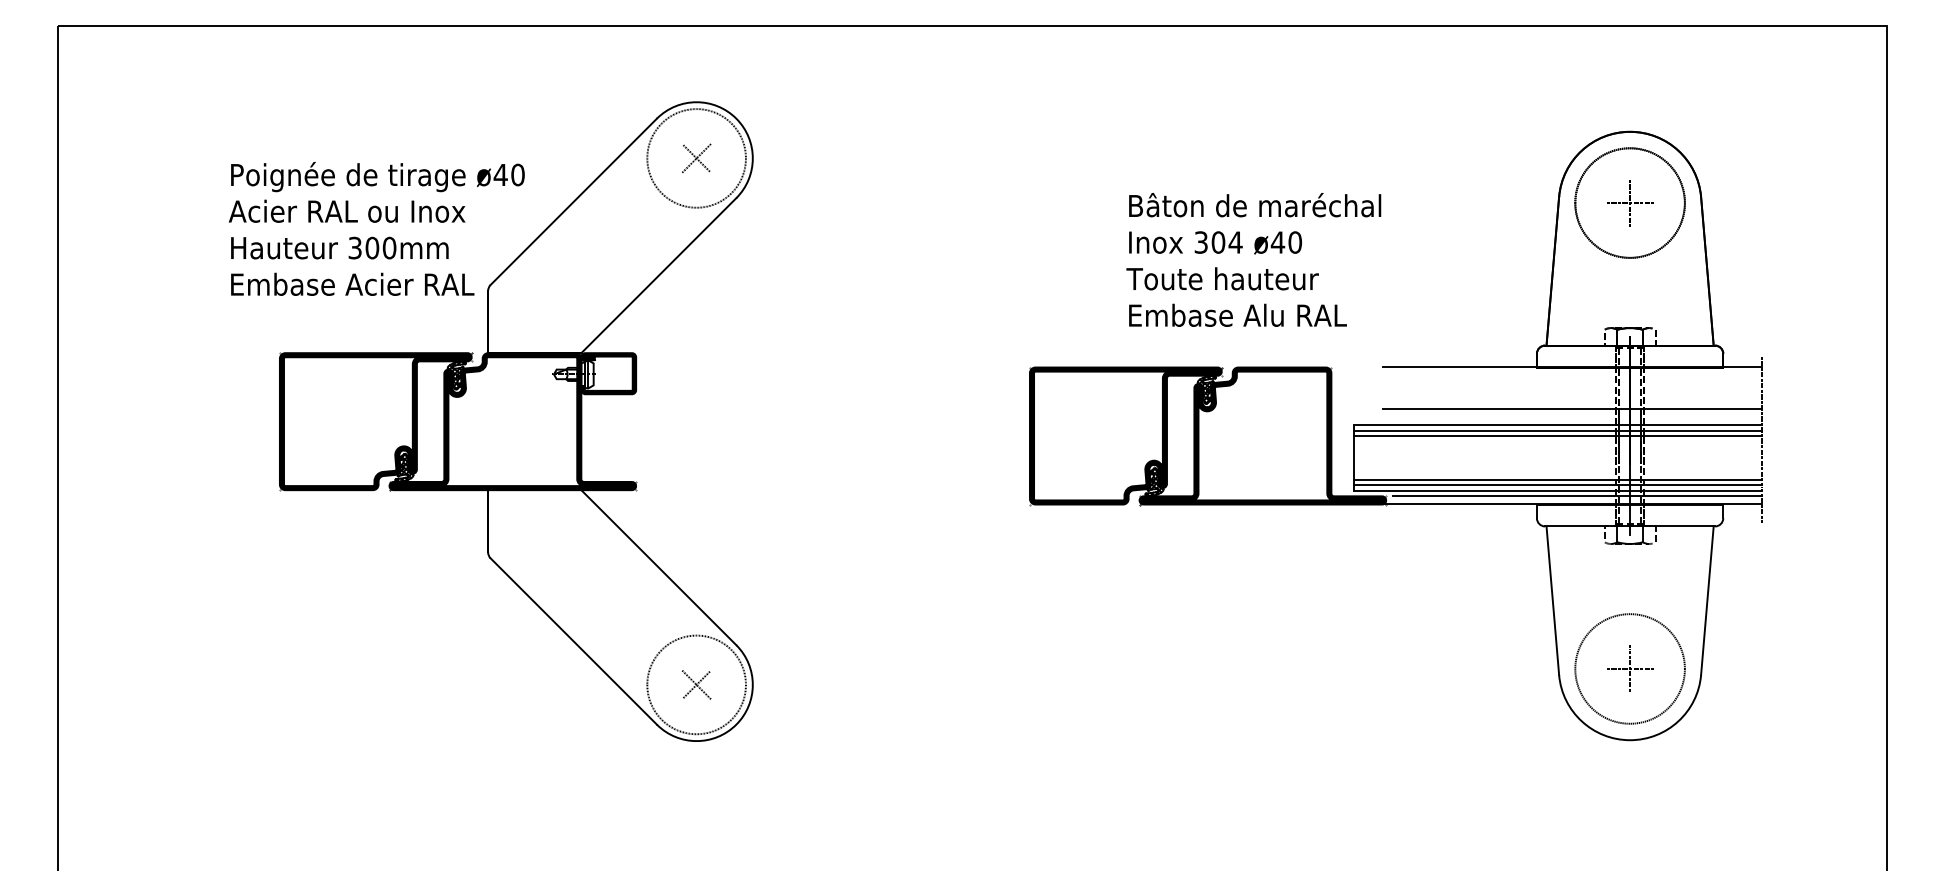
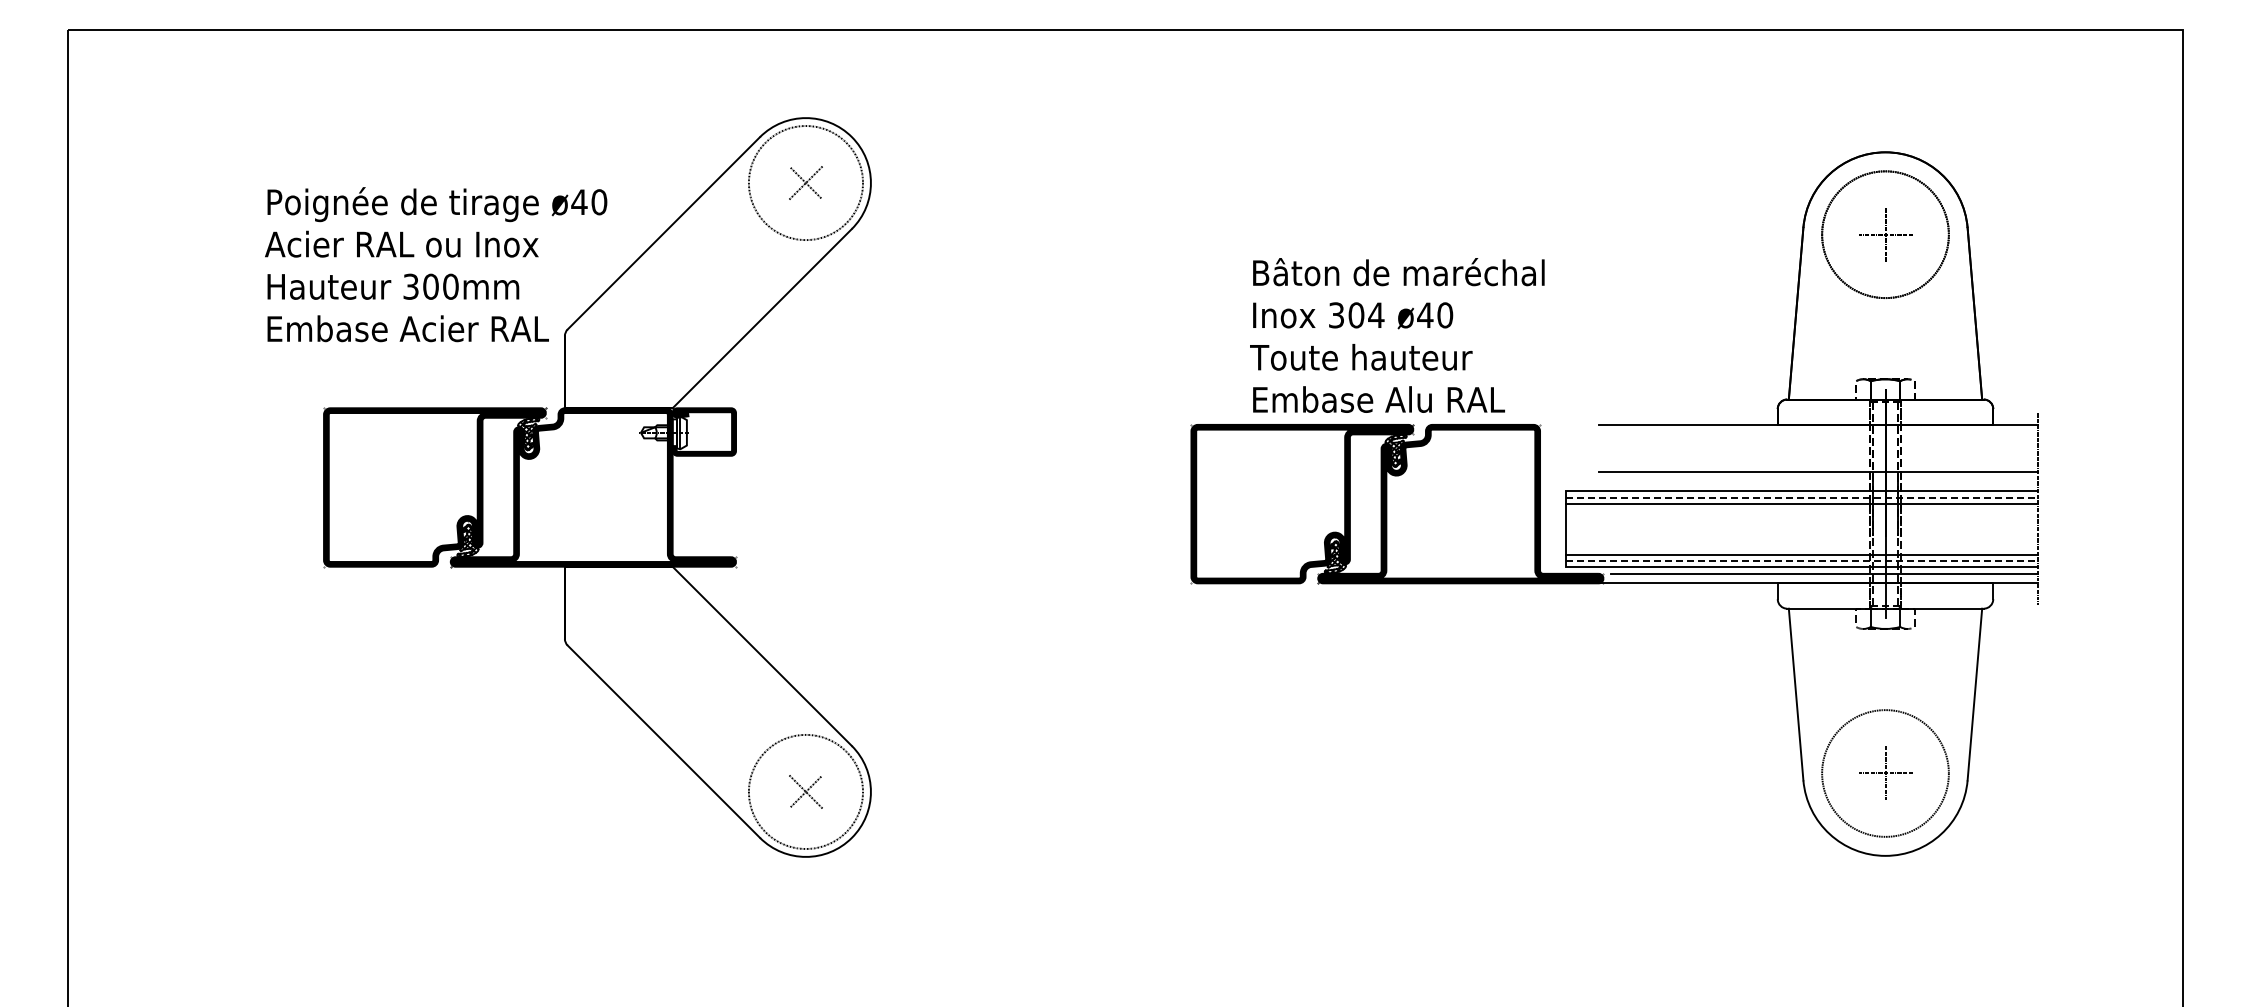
text: (1253, 259) -> (1397, 335), moved
line: (1558, 430) -> (1802, 497), solid -> dashed
line: (1558, 485) -> (1802, 561), solid -> dashed

